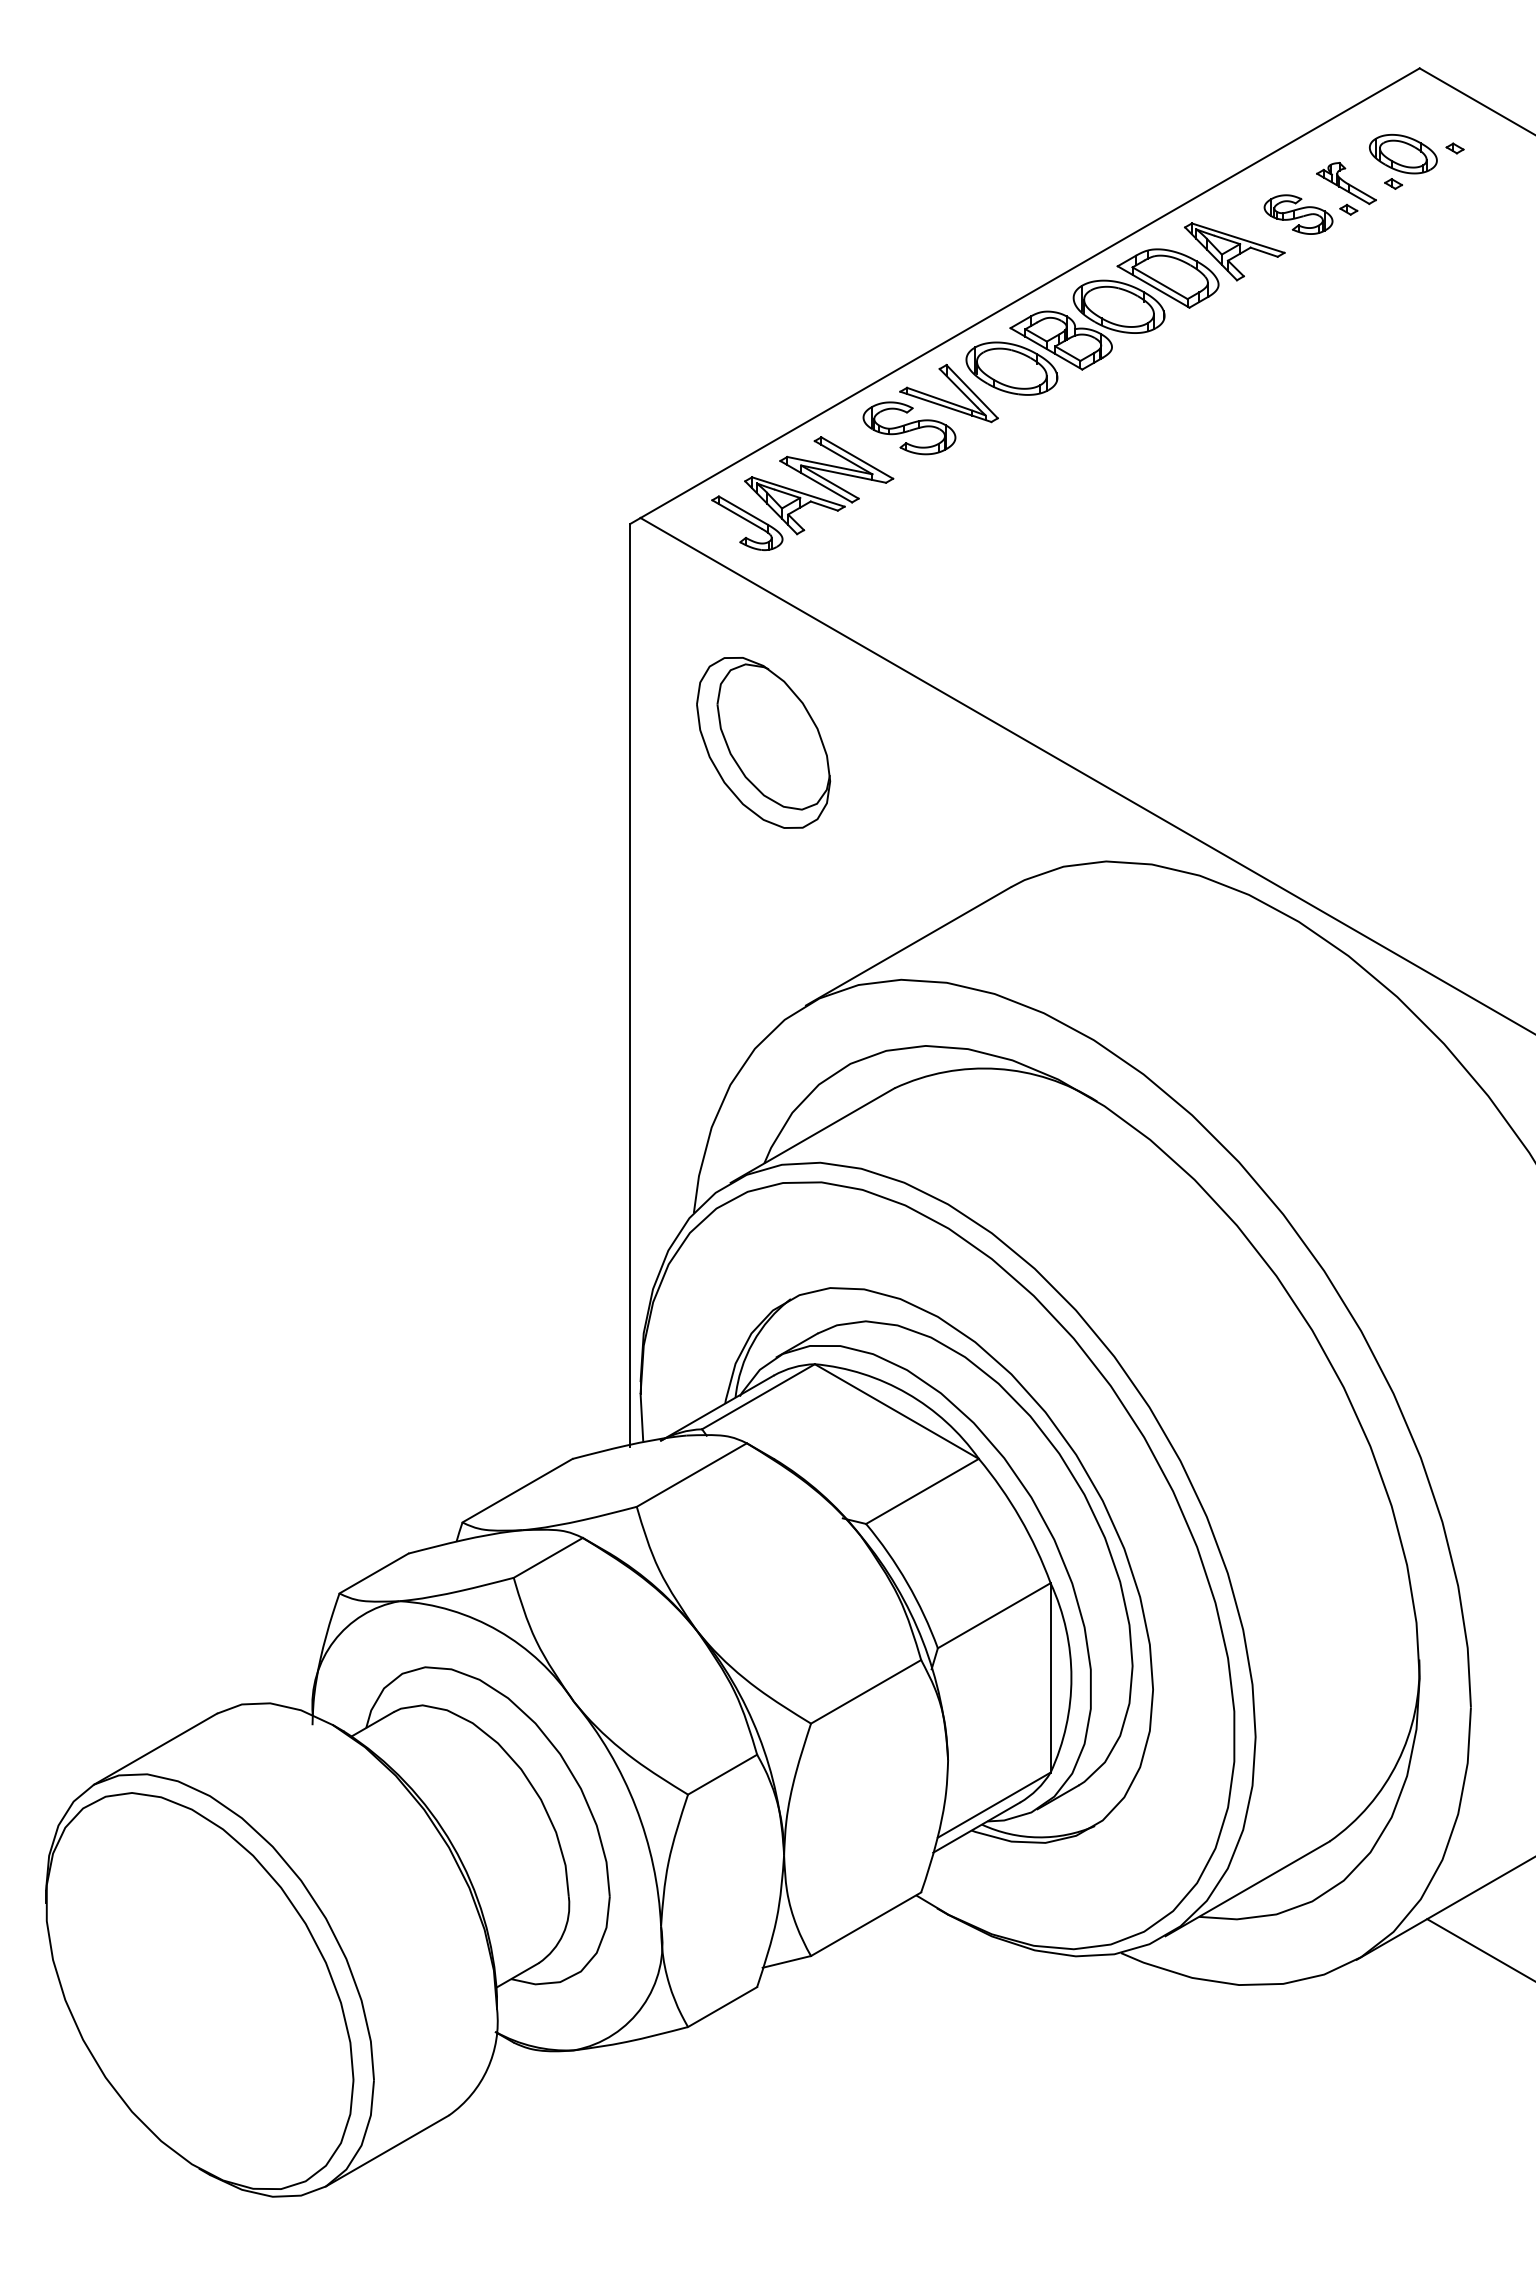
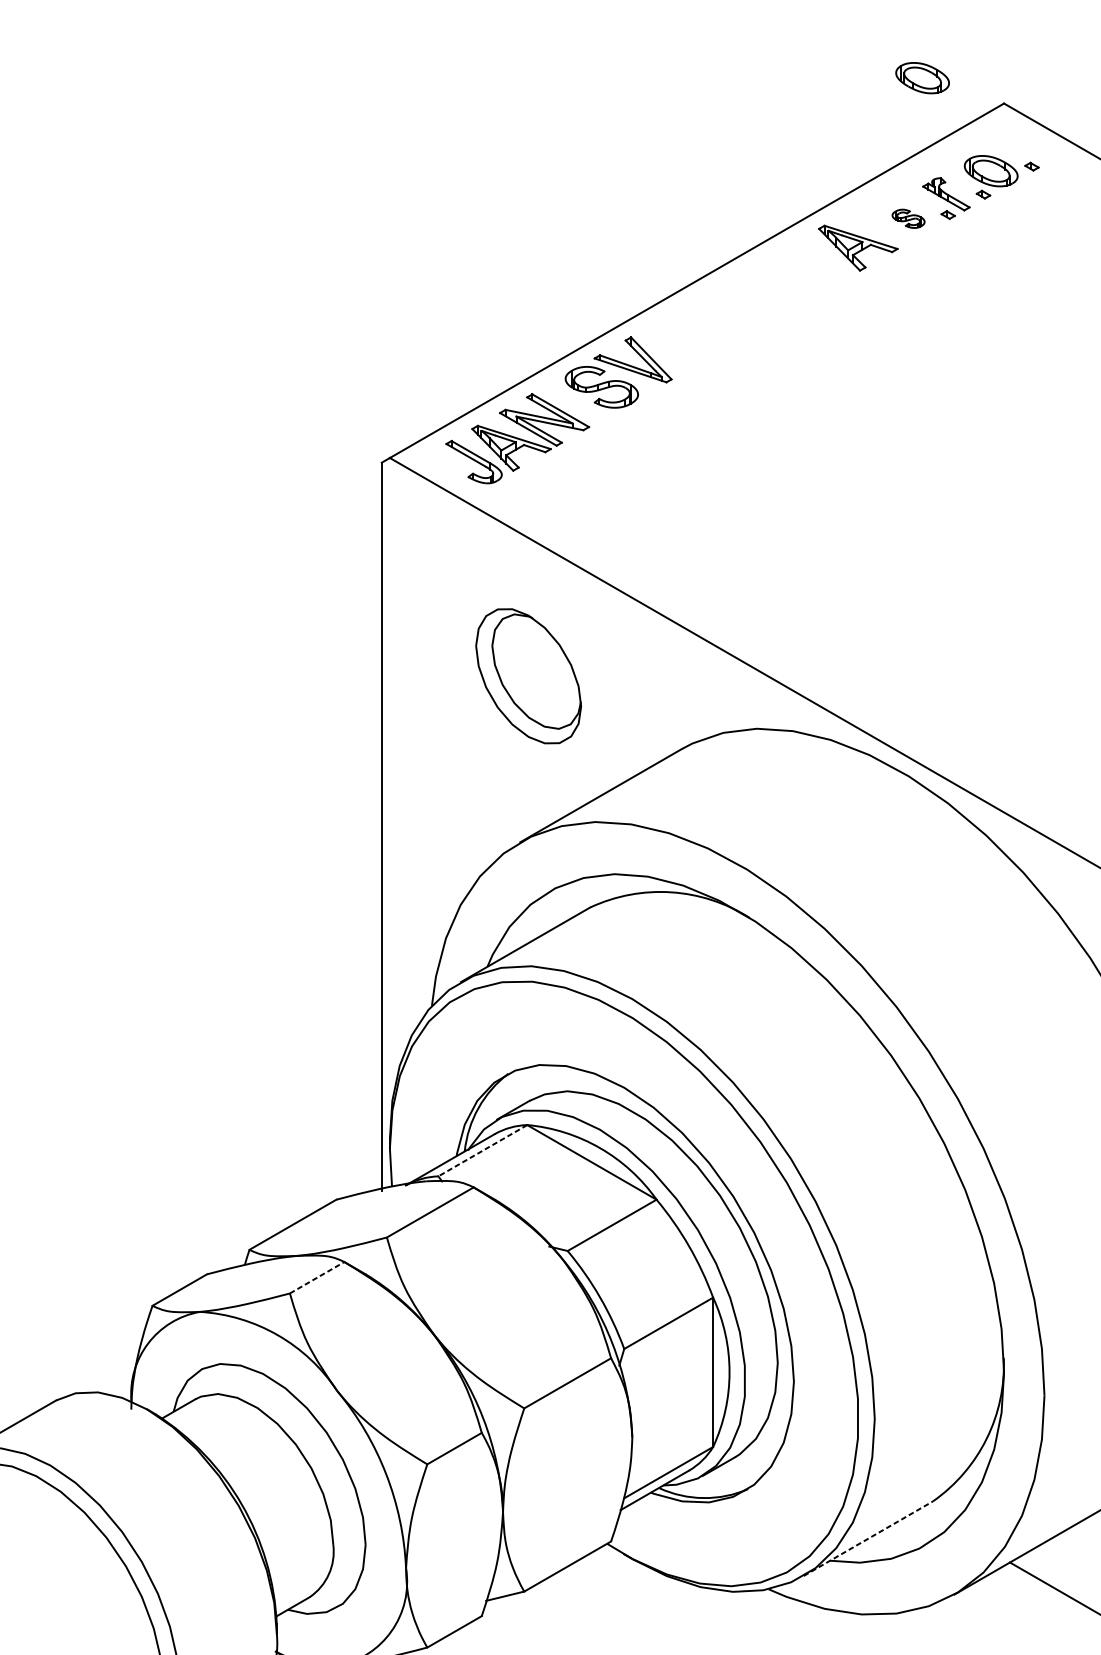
part: (1316, 35) -> (922, 77), added
part: (1298, 214) -> (908, 218), size x0.6
part: (1092, 321) -> (746, 303), removed
part: (763, 742) -> (528, 675), moved
line: (758, 1397) -> (482, 1151), solid -> dashed
line: (548, 1557) -> (317, 1277), solid -> dashed
line: (1247, 1888) -> (868, 1538), solid -> dashed

